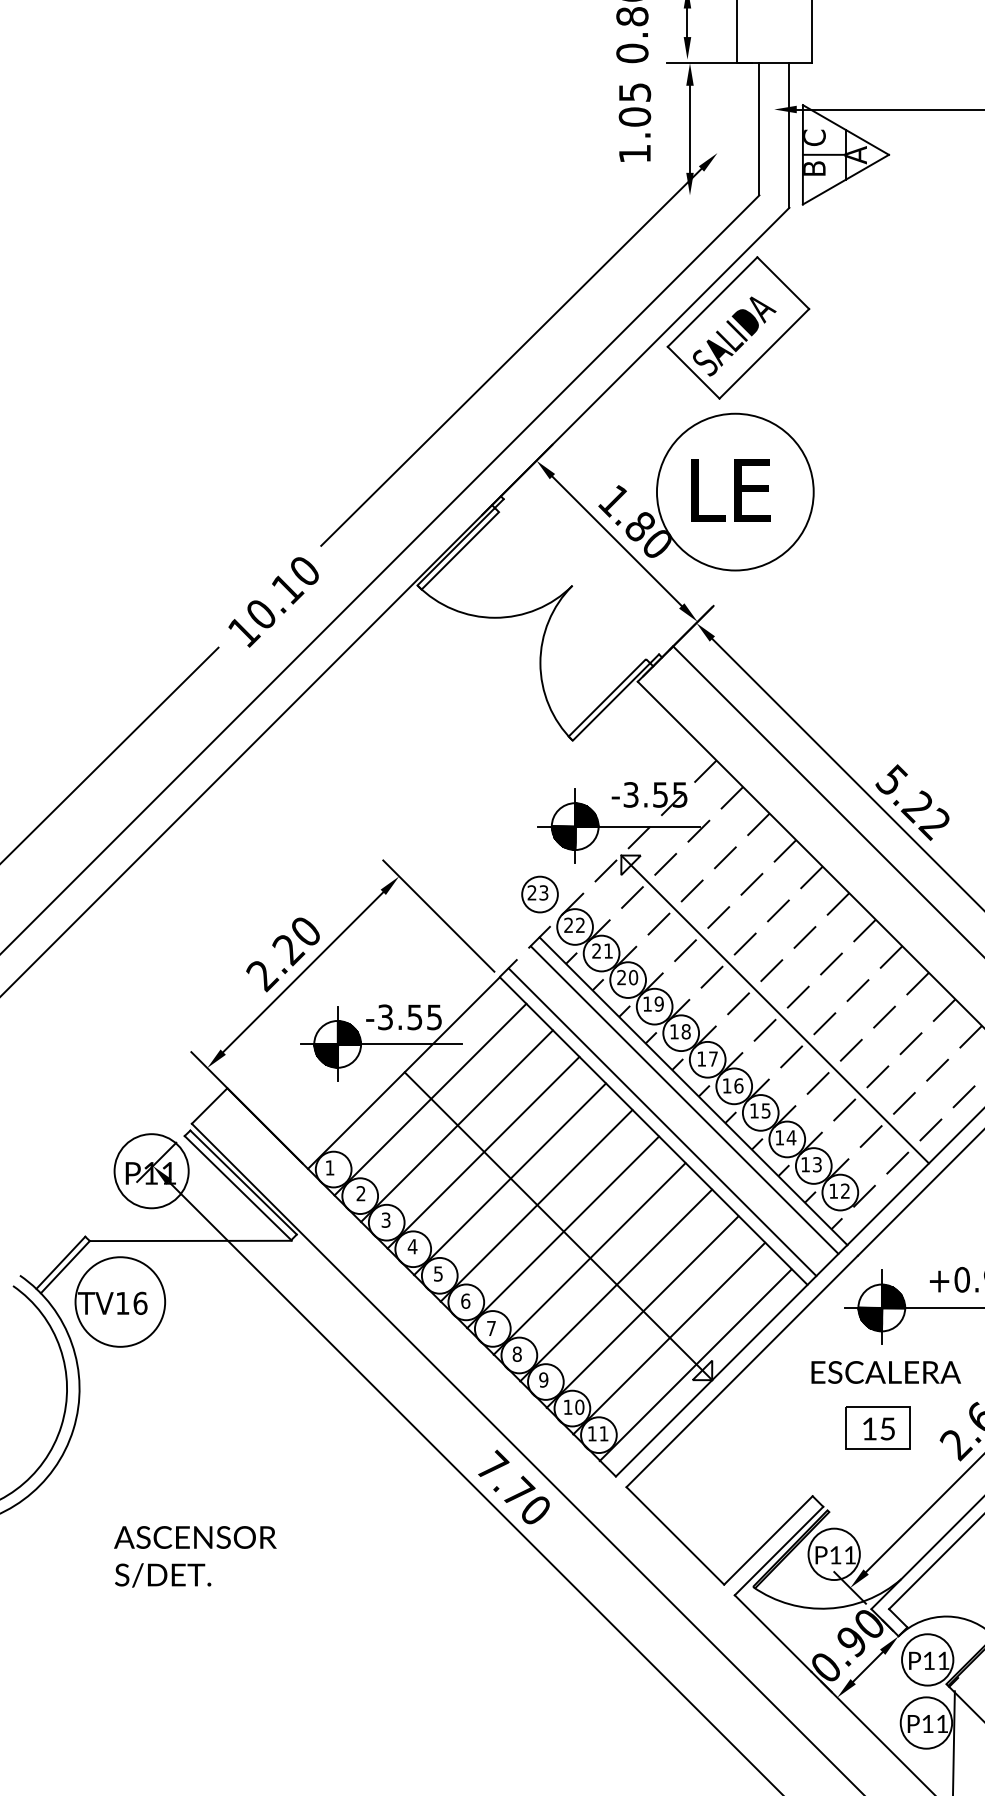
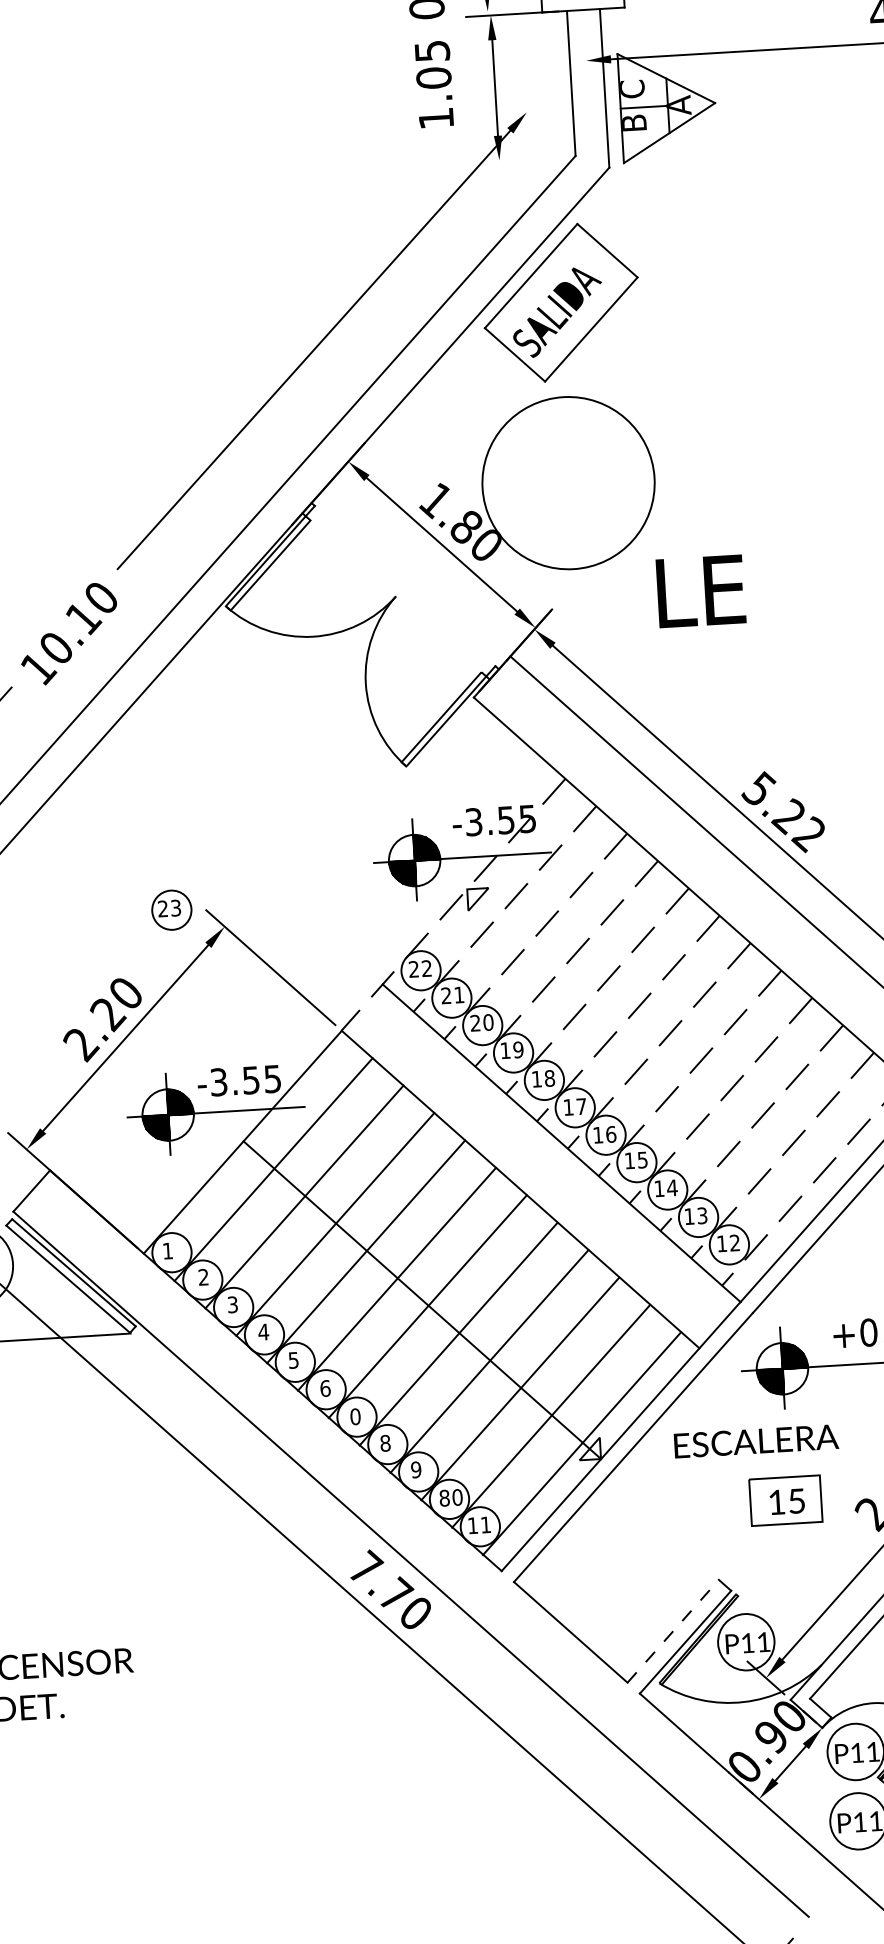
text: (730, 490) -> (700, 591), moved
part: (539, 894) -> (171, 910), moved
line: (774, 1009) -> (645, 1048), removed
line: (684, 1099) -> (552, 1152), removed
line: (662, 1122) -> (529, 1179), removed
text: (491, 1328) -> (355, 1416), 7 -> 0
text: (885, 1372) -> (755, 1441), moved
text: (567, 1406) -> (444, 1497), 10 -> 80
line: (768, 1540) -> (673, 1631), solid -> dashed

